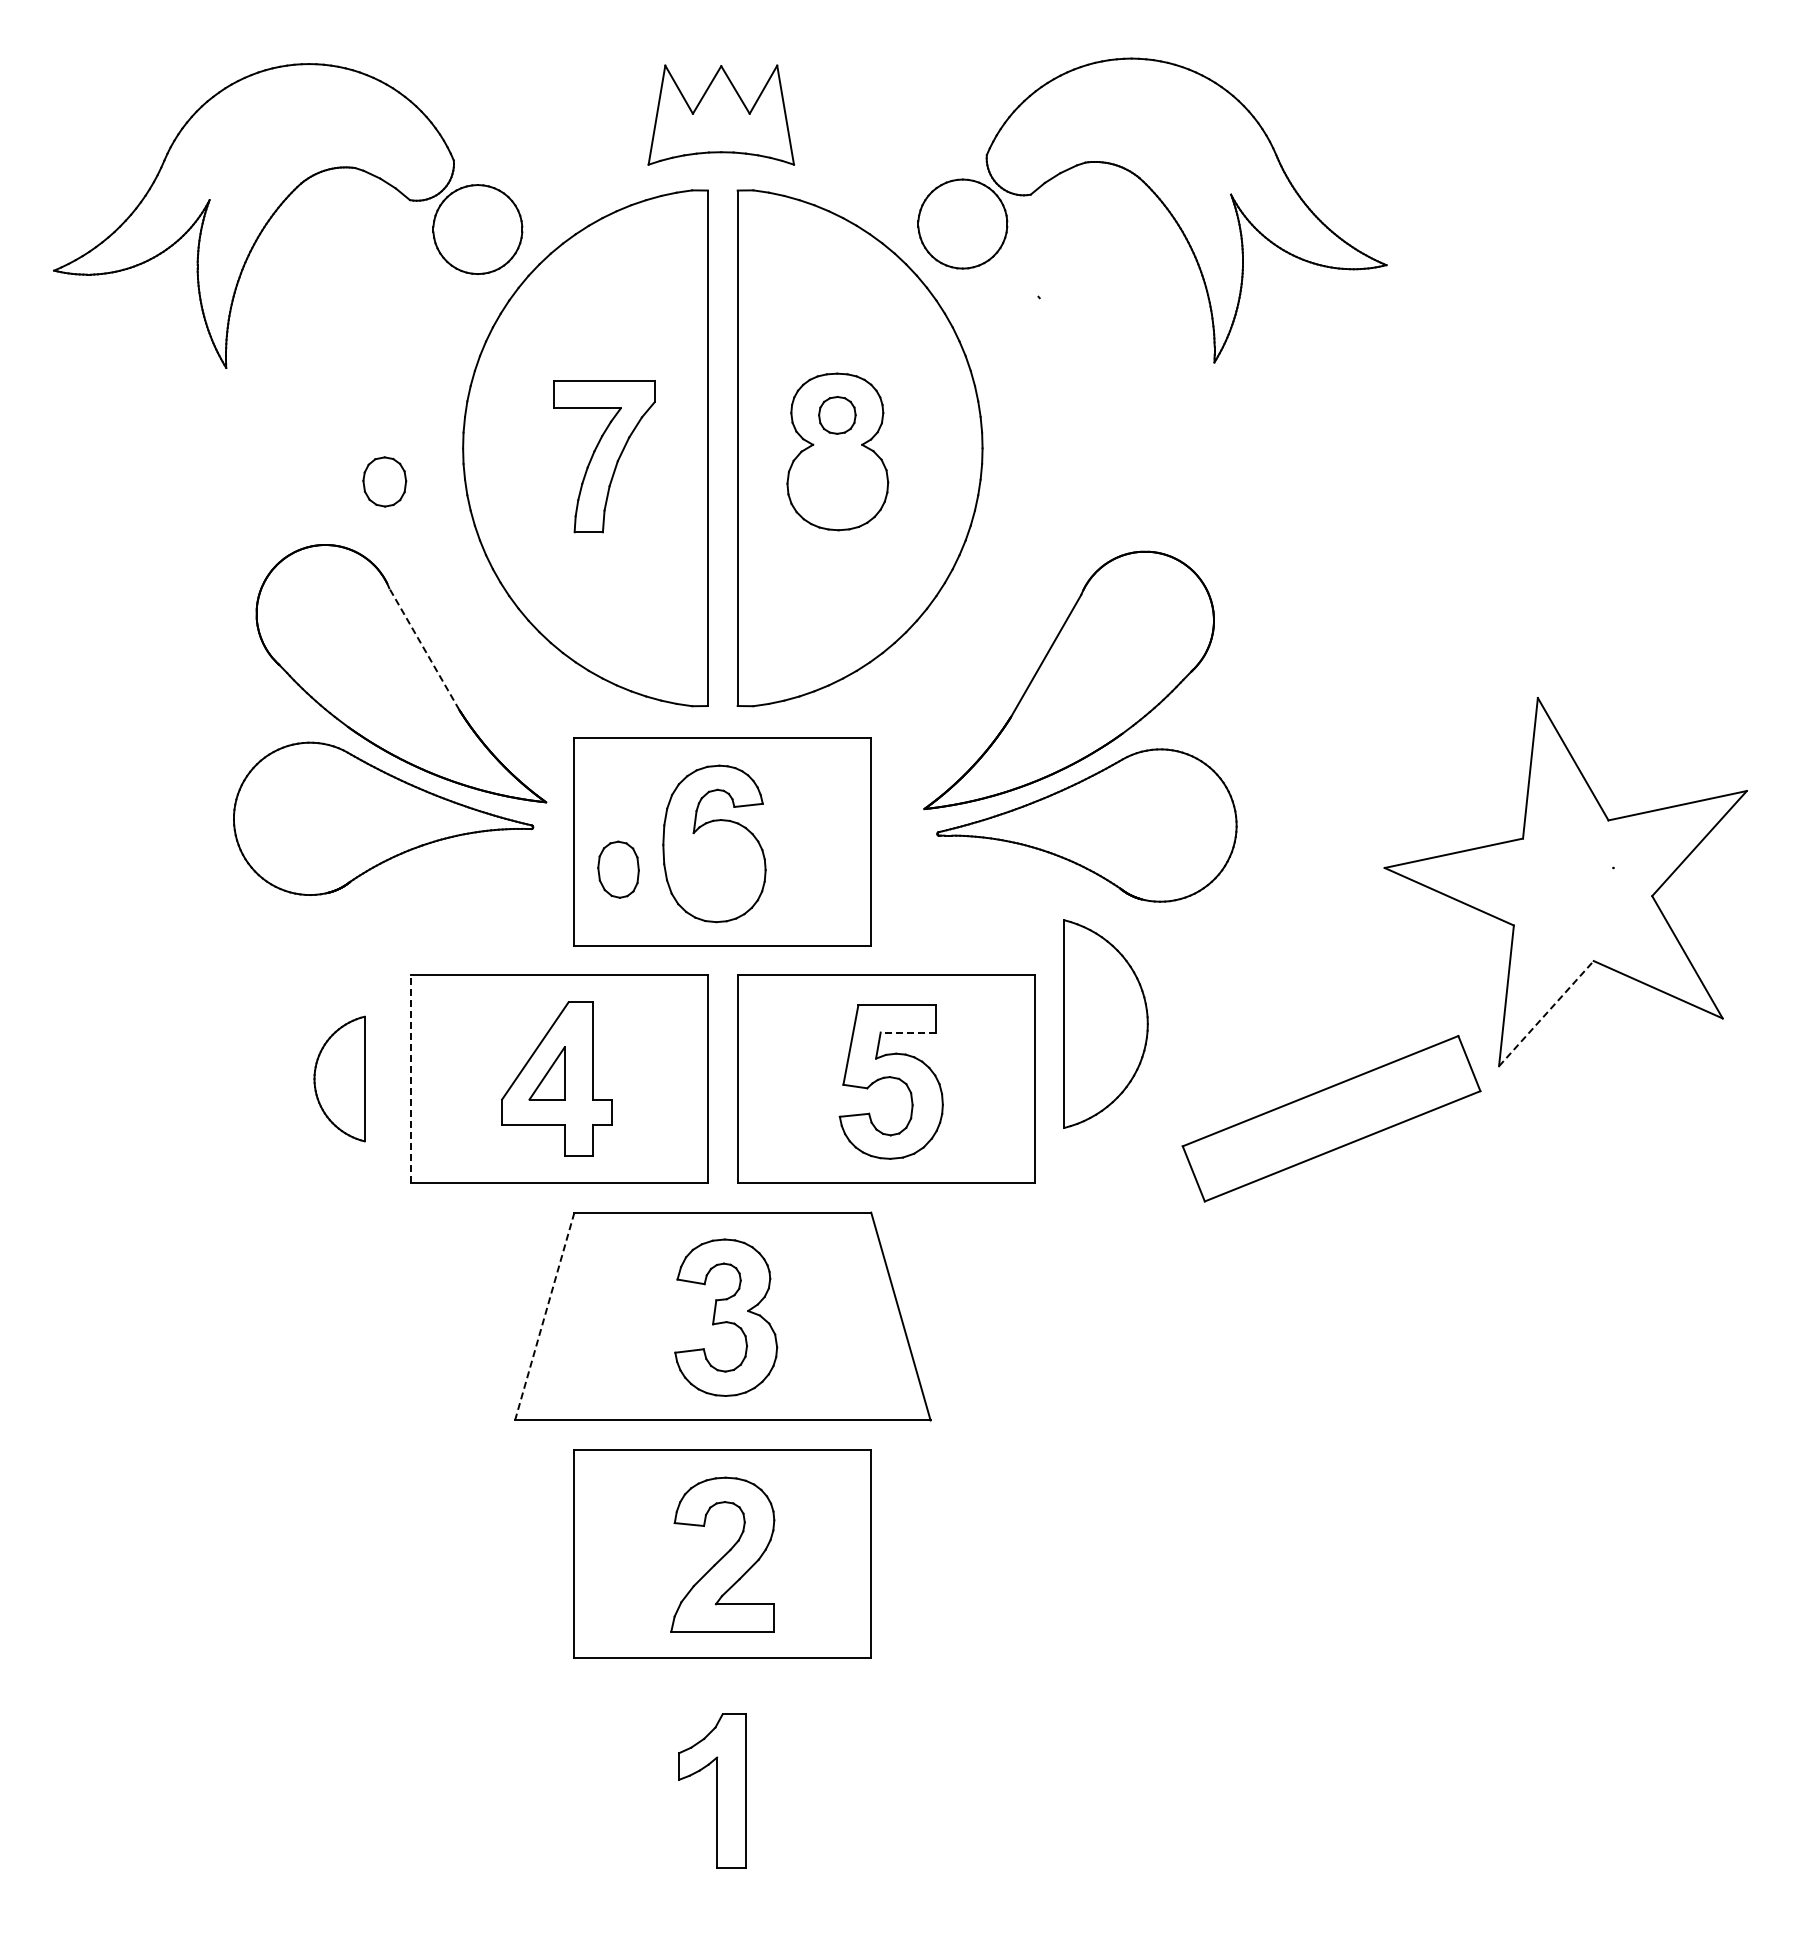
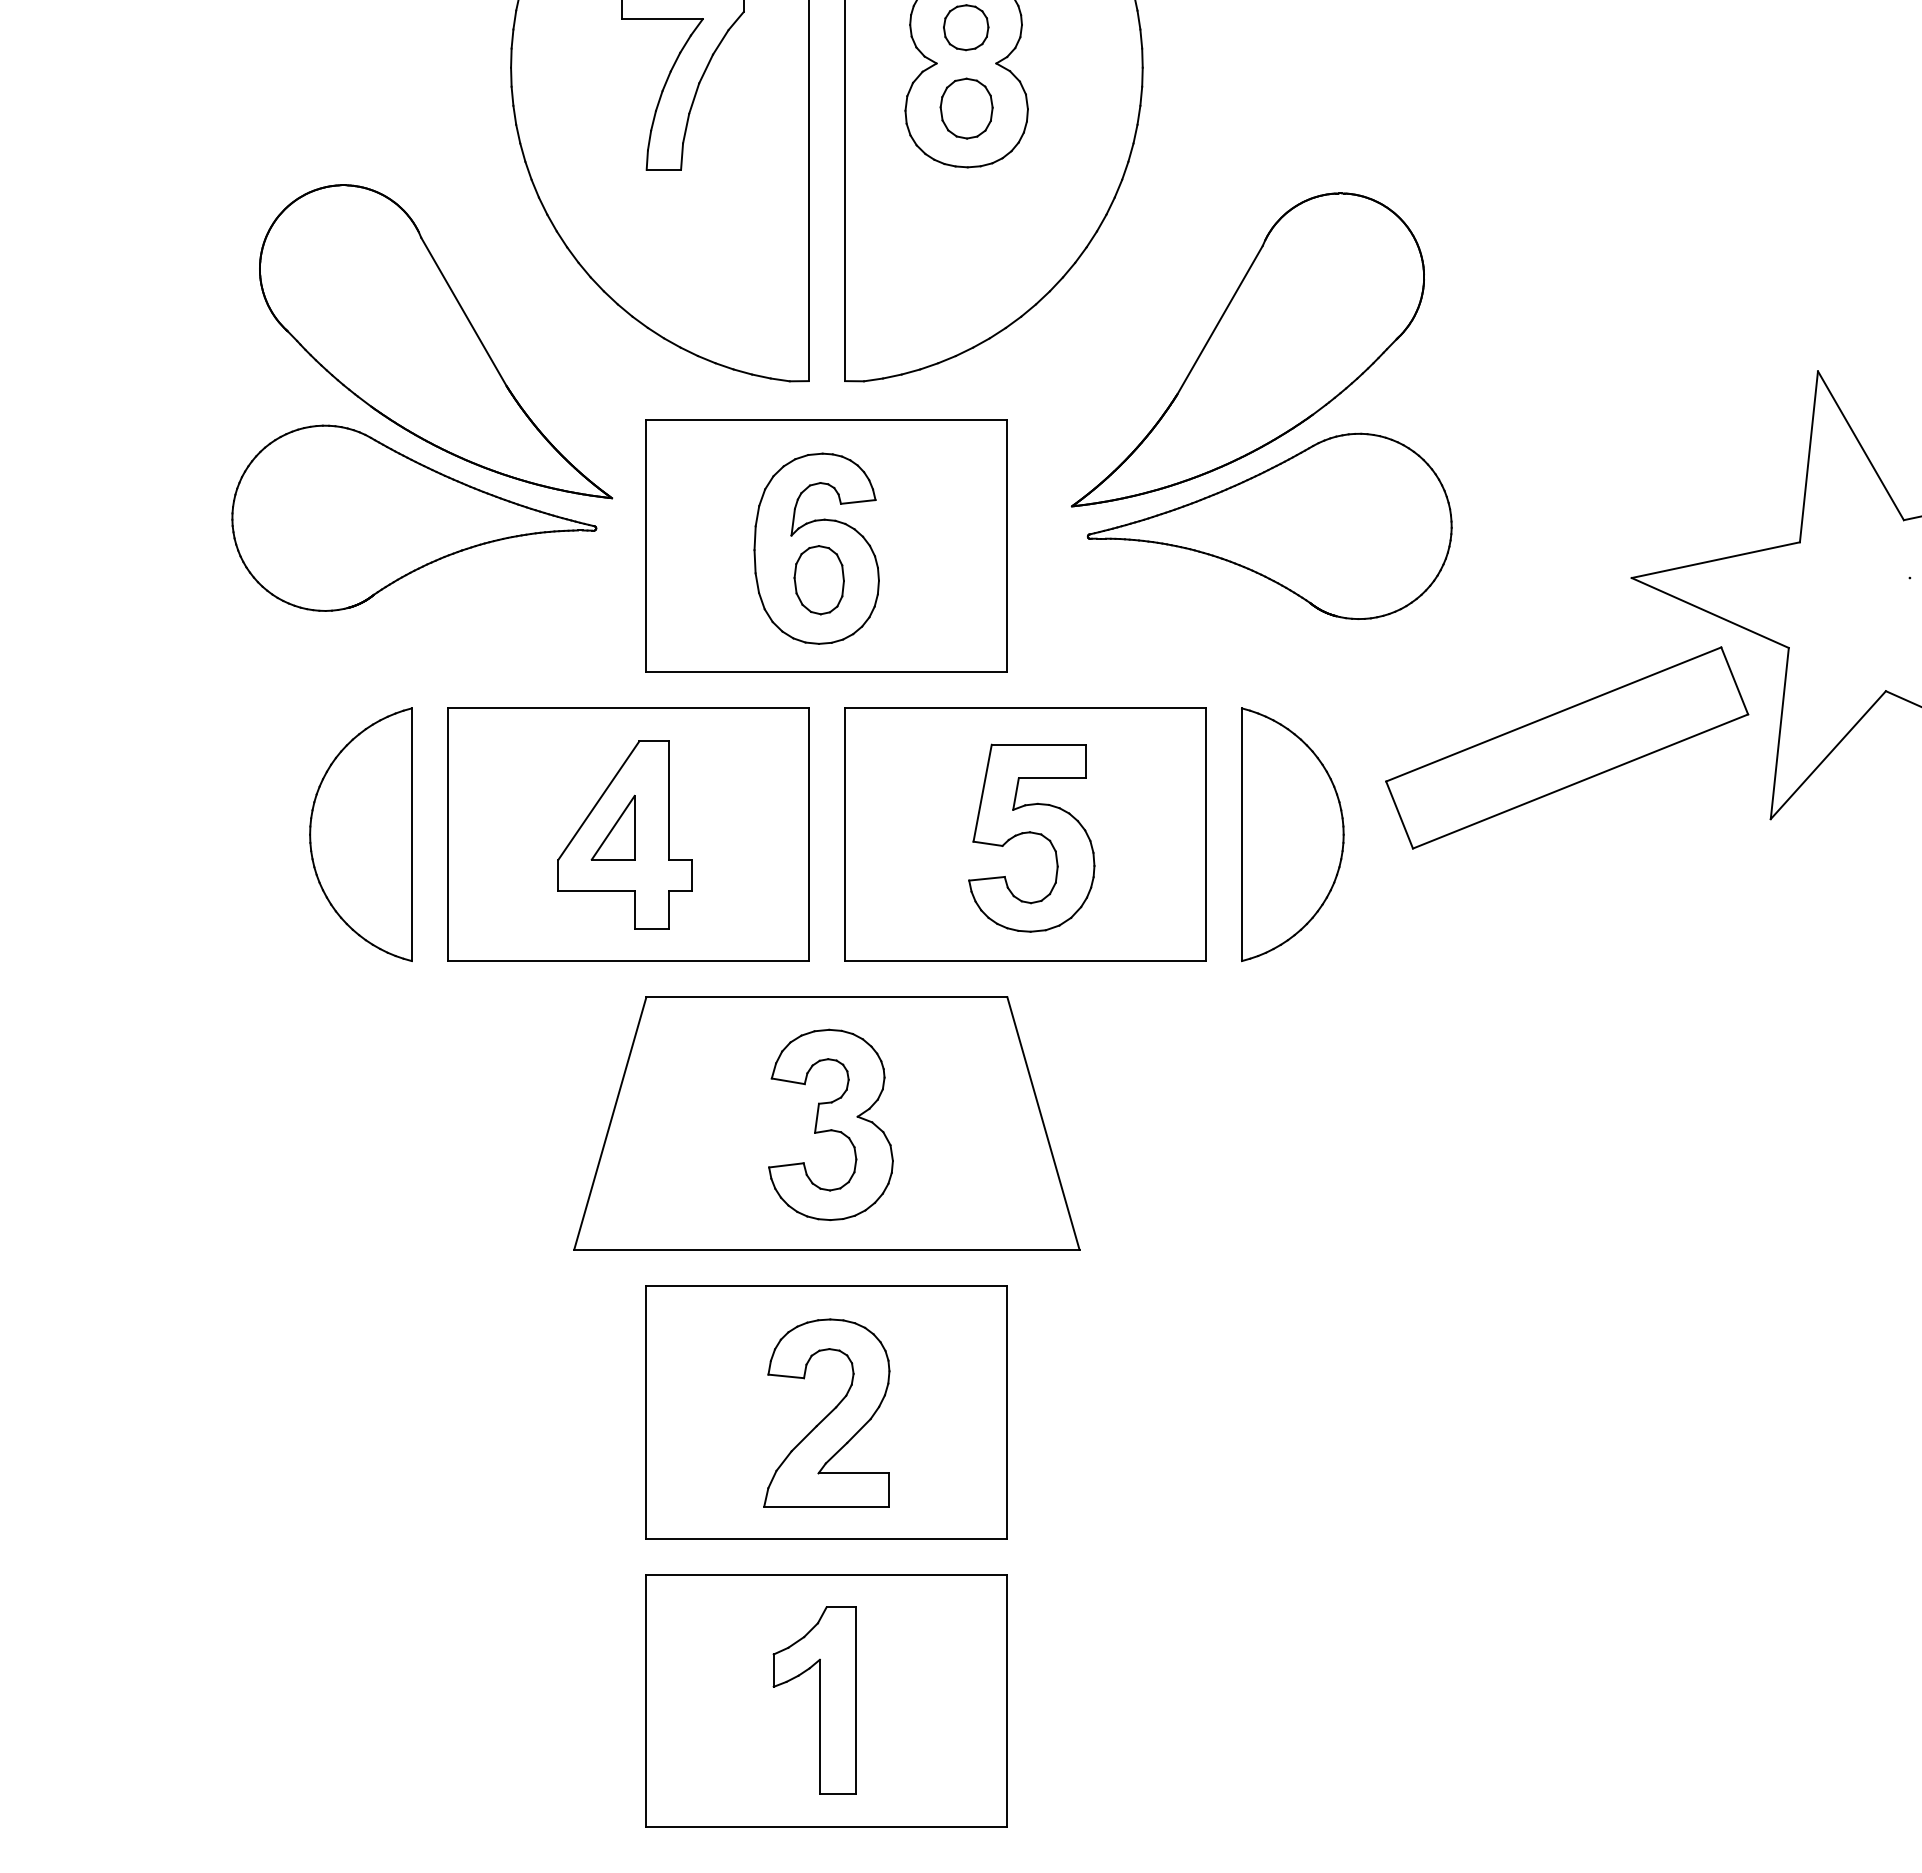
part: (384, 481) -> (966, 108), moved
line: (424, 648) -> (464, 311), dashed -> solid
part: (618, 869) -> (819, 579), moved
line: (1546, 1013) -> (1828, 754), dashed -> solid
part: (1105, 1023) -> (1292, 834), moved
line: (908, 1032) -> (1052, 778), dashed -> solid
part: (339, 1078) -> (360, 834), size x1.67
line: (411, 1079) -> (448, 835), dashed -> solid
part: (1331, 1118) -> (1567, 747), moved
line: (544, 1316) -> (610, 1123), dashed -> solid
part: (722, 1791) -> (826, 1701), added

